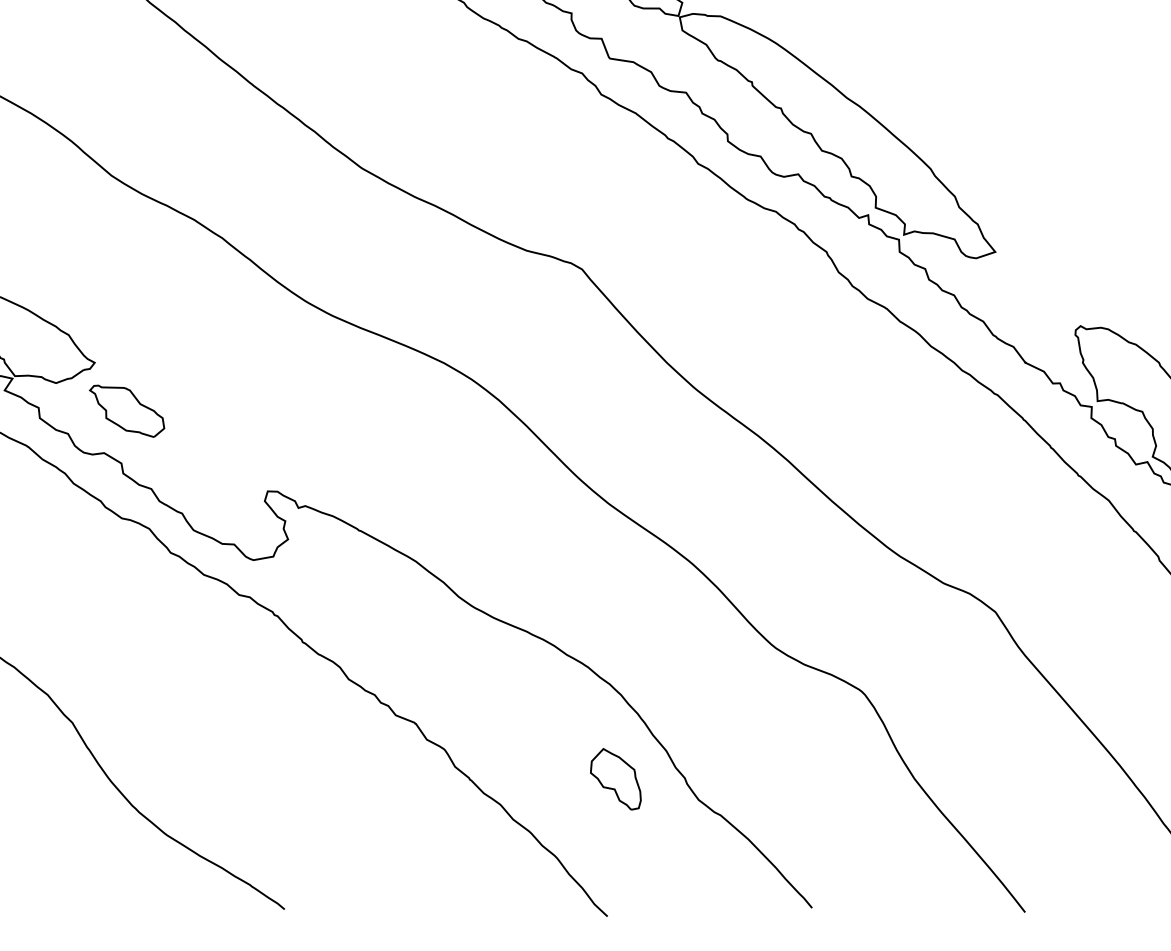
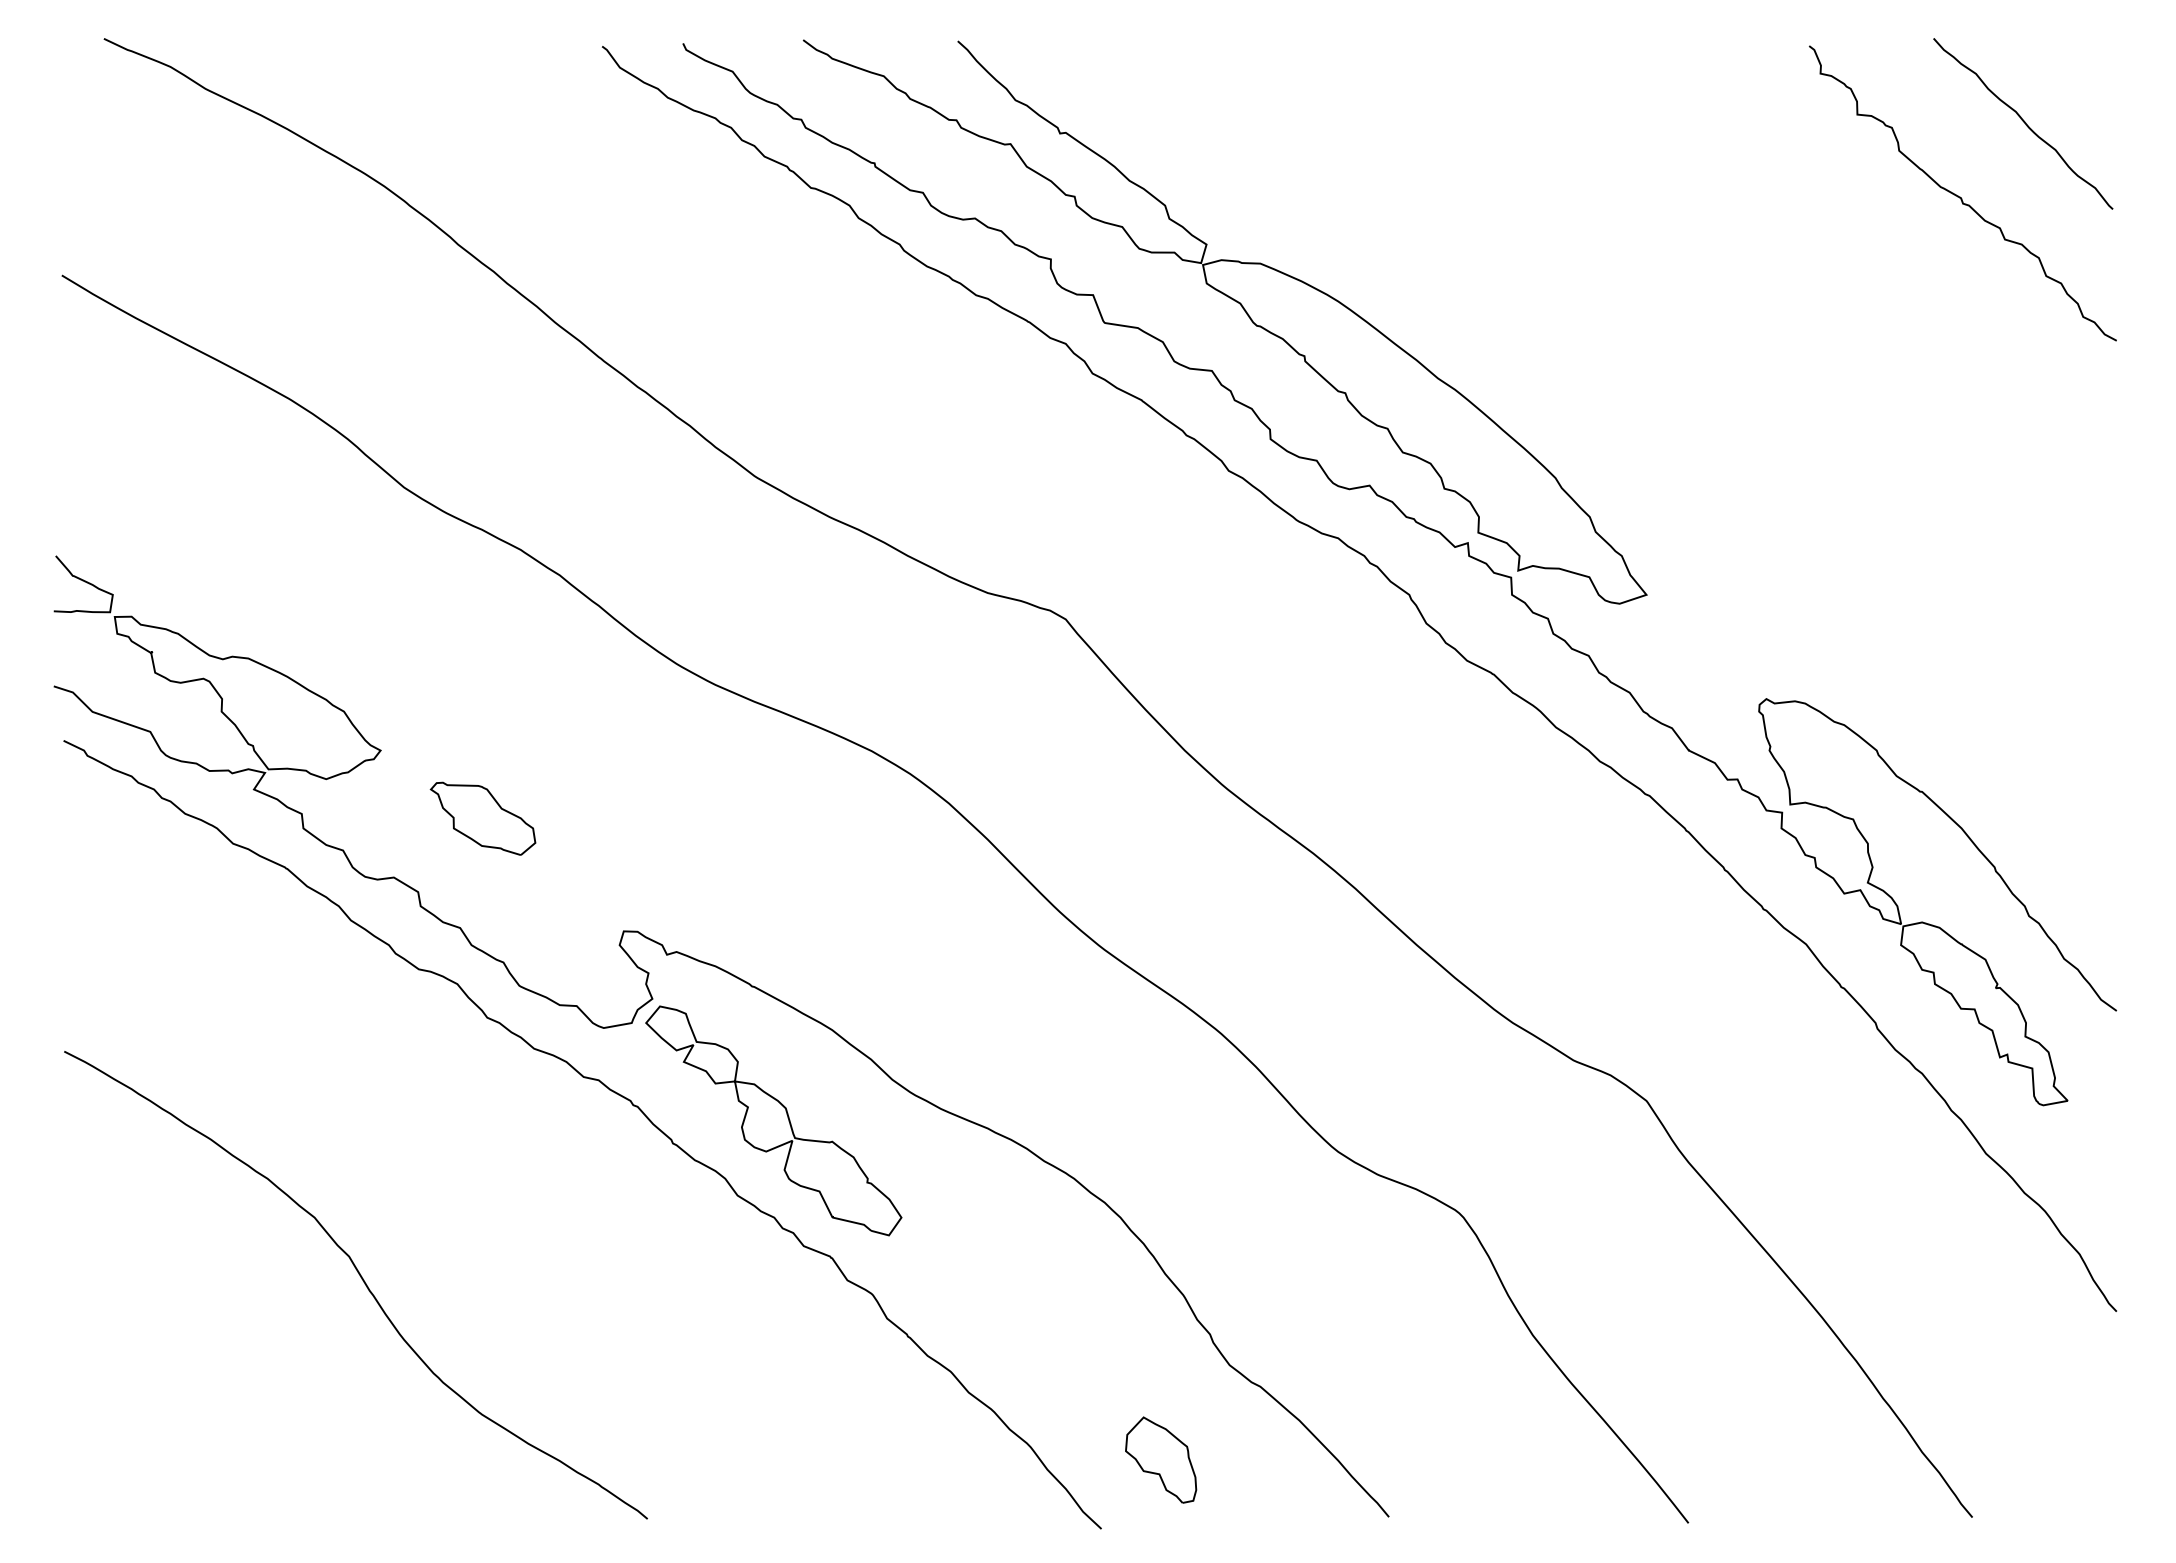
part: (126, 411) -> (482, 818), moved
part: (374, 625) -> (773, 1120), added
part: (616, 778) -> (1161, 1459), moved

